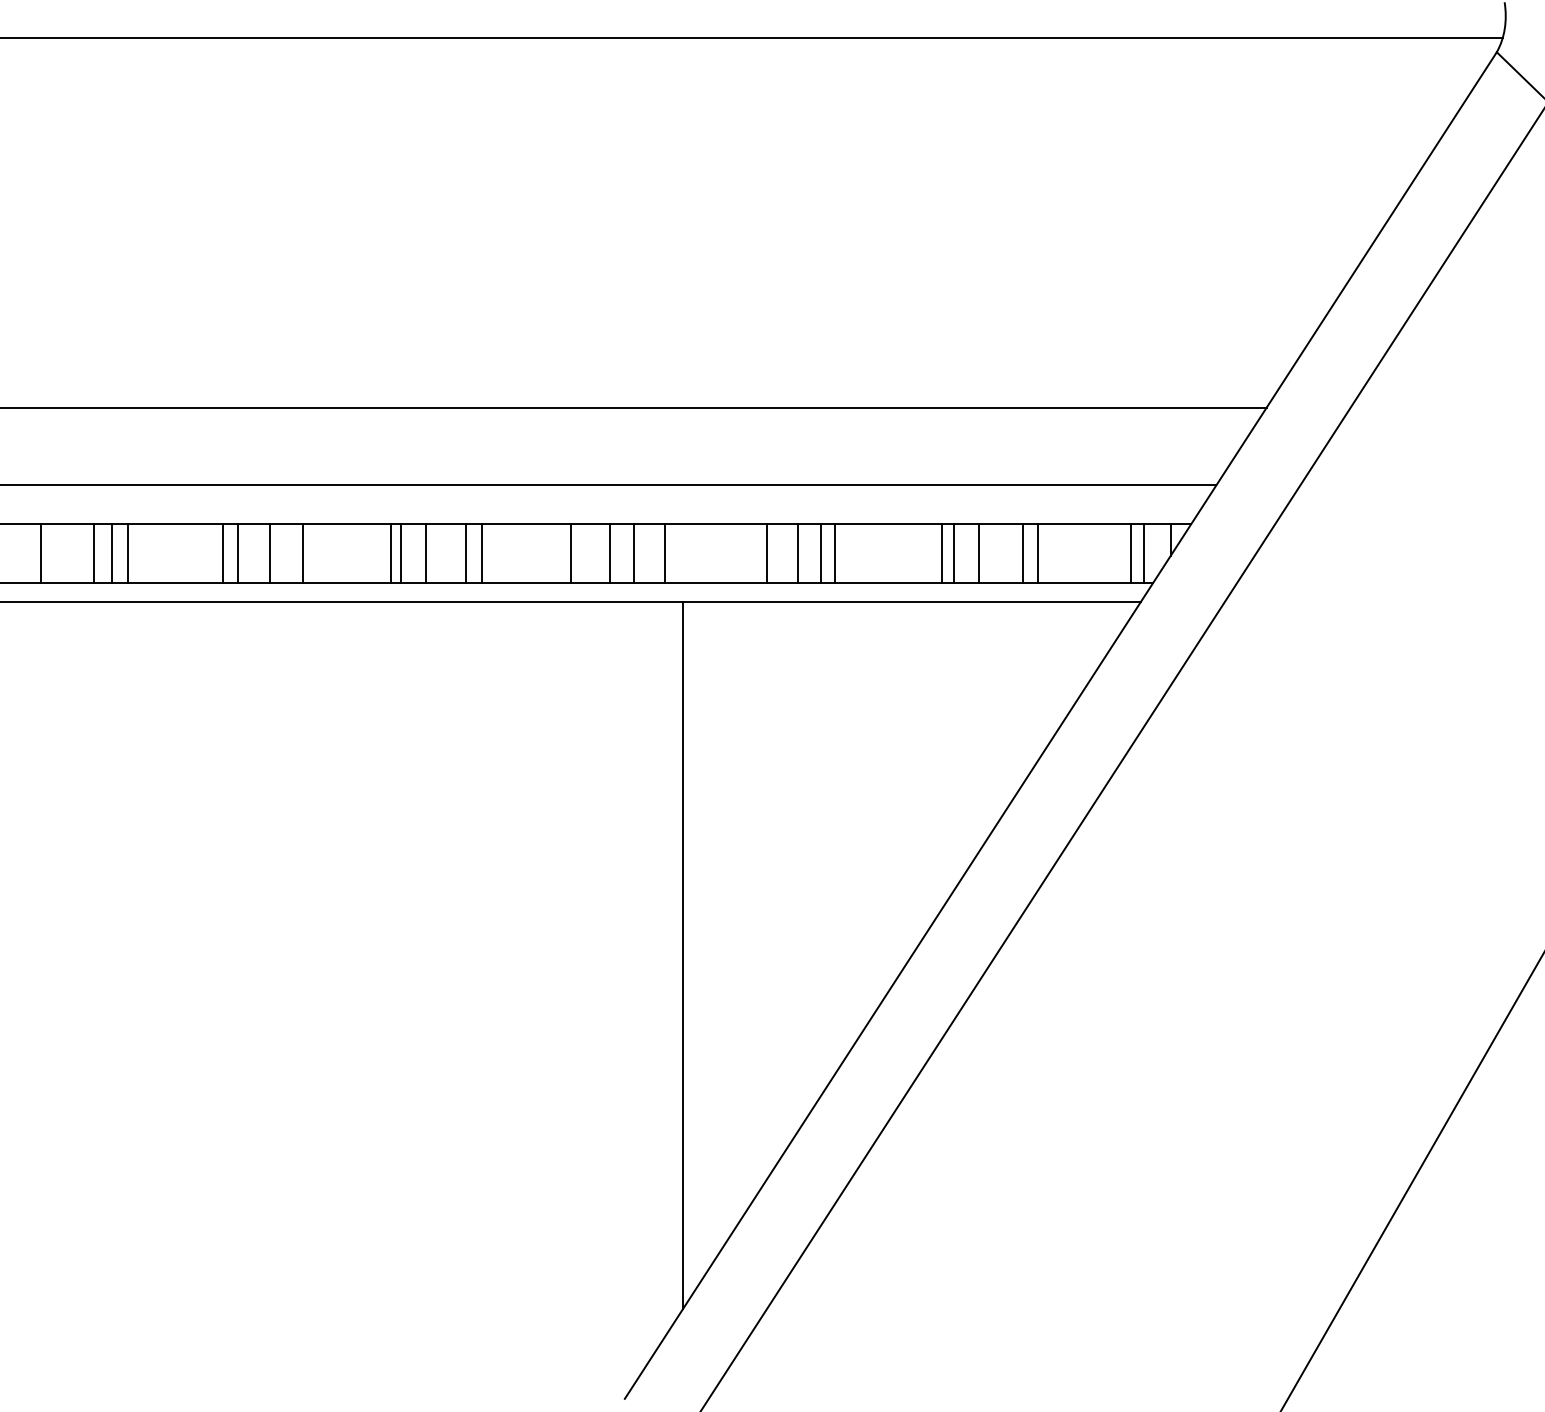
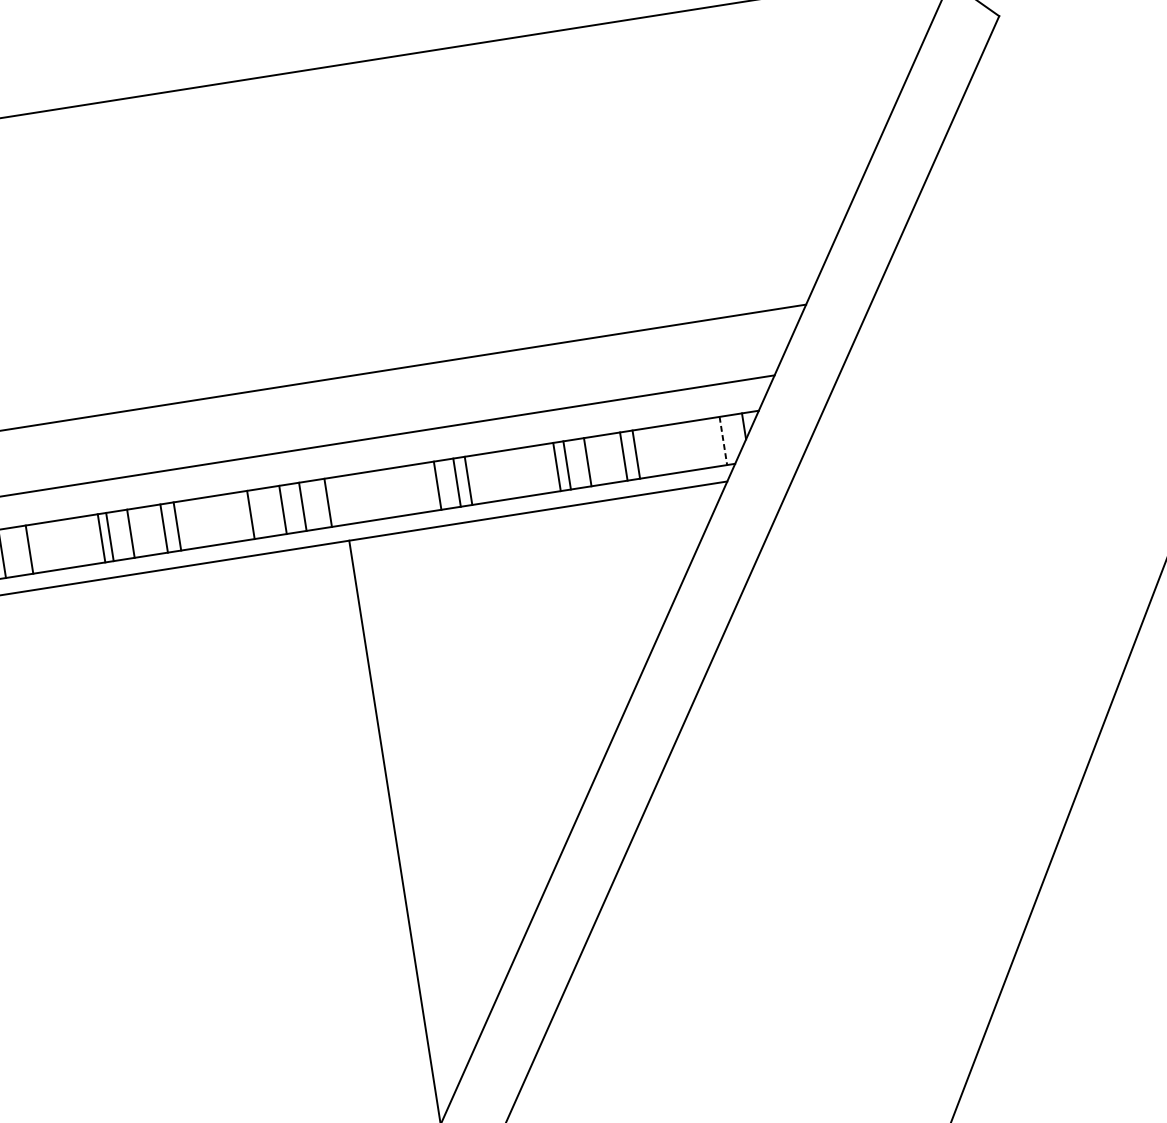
line: (767, 553) -> (412, 489), removed
line: (1130, 553) -> (712, 442), removed
line: (1143, 553) -> (723, 441), solid -> dashed

